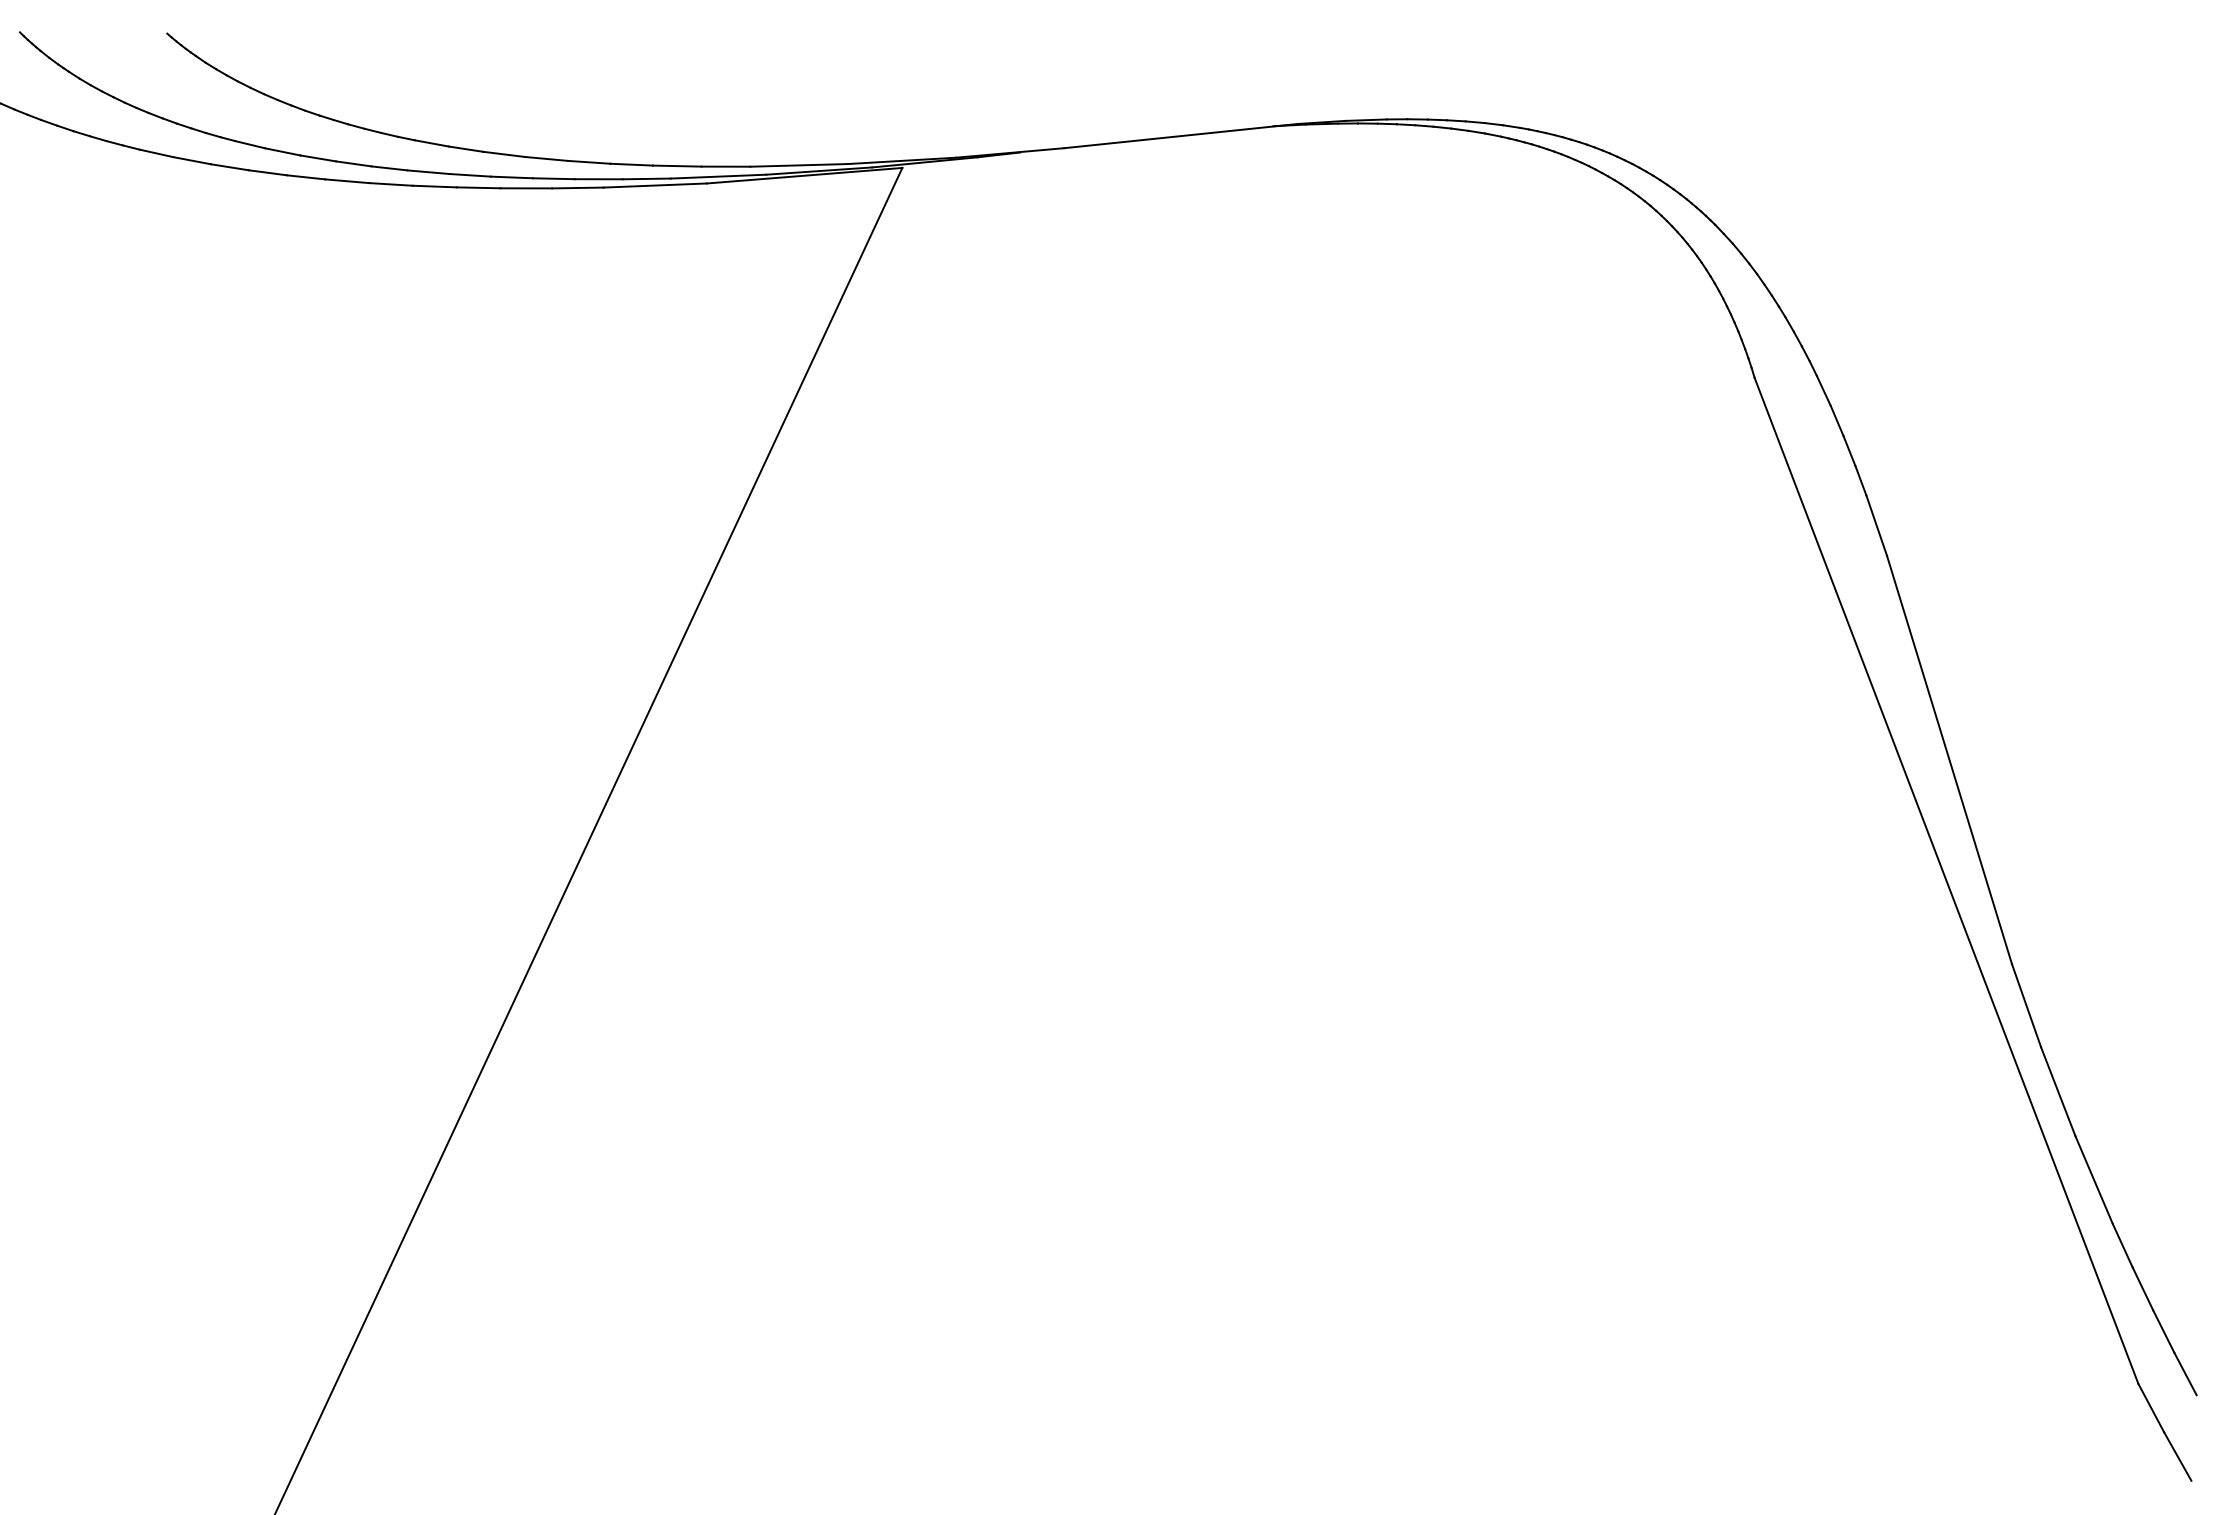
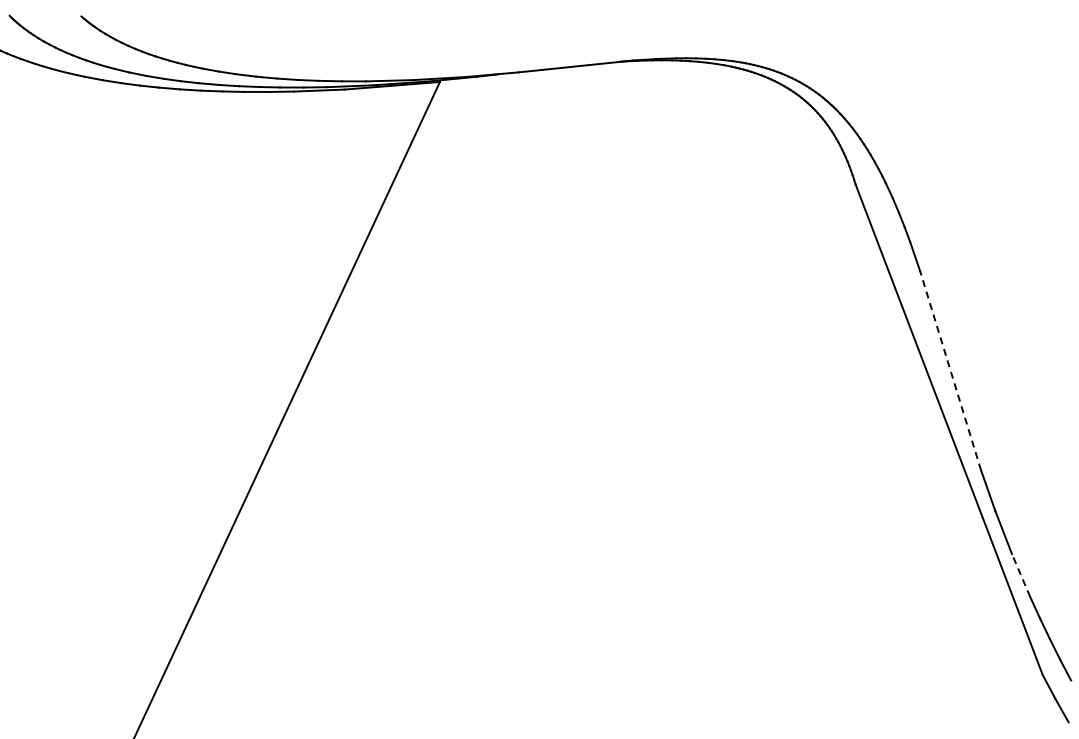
line: (1949, 759) -> (950, 370), solid -> dashed
line: (2092, 1179) -> (1020, 575), solid -> dashed

